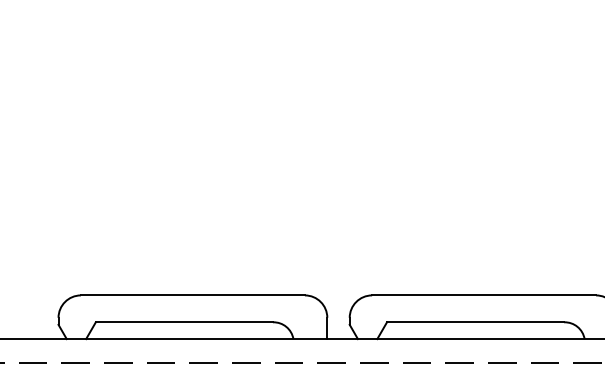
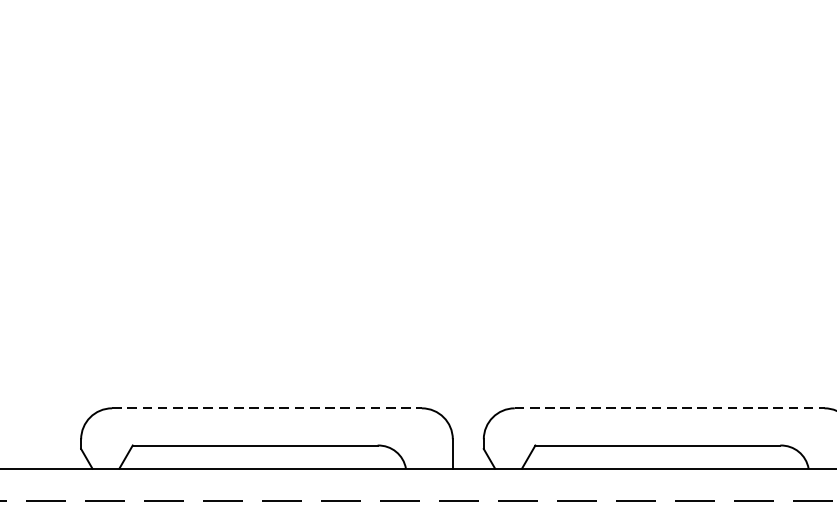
line: (192, 295) -> (266, 408), solid -> dashed
line: (484, 295) -> (670, 408), solid -> dashed

